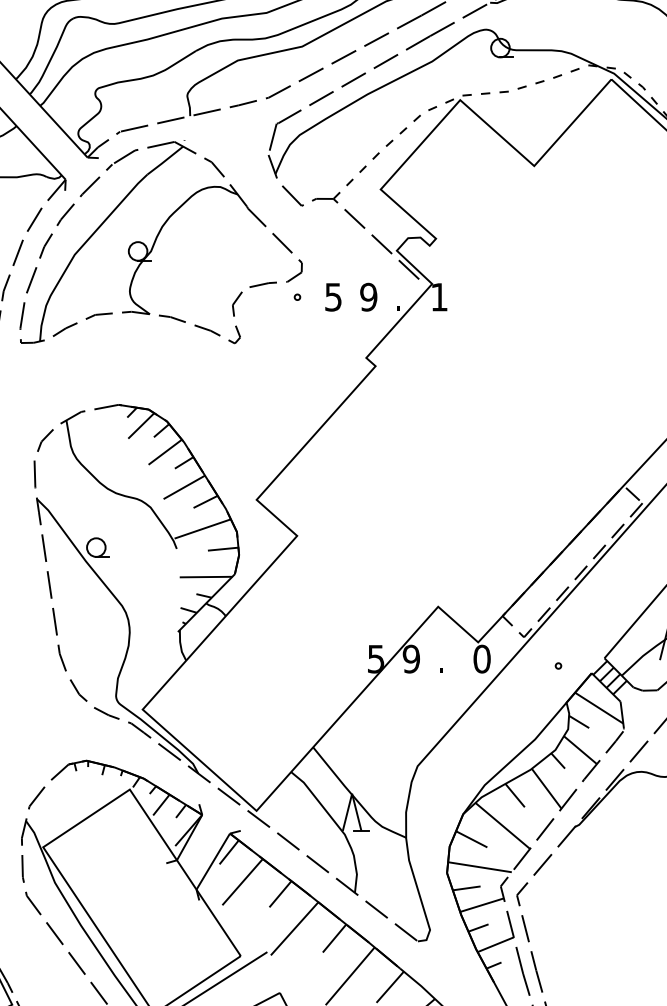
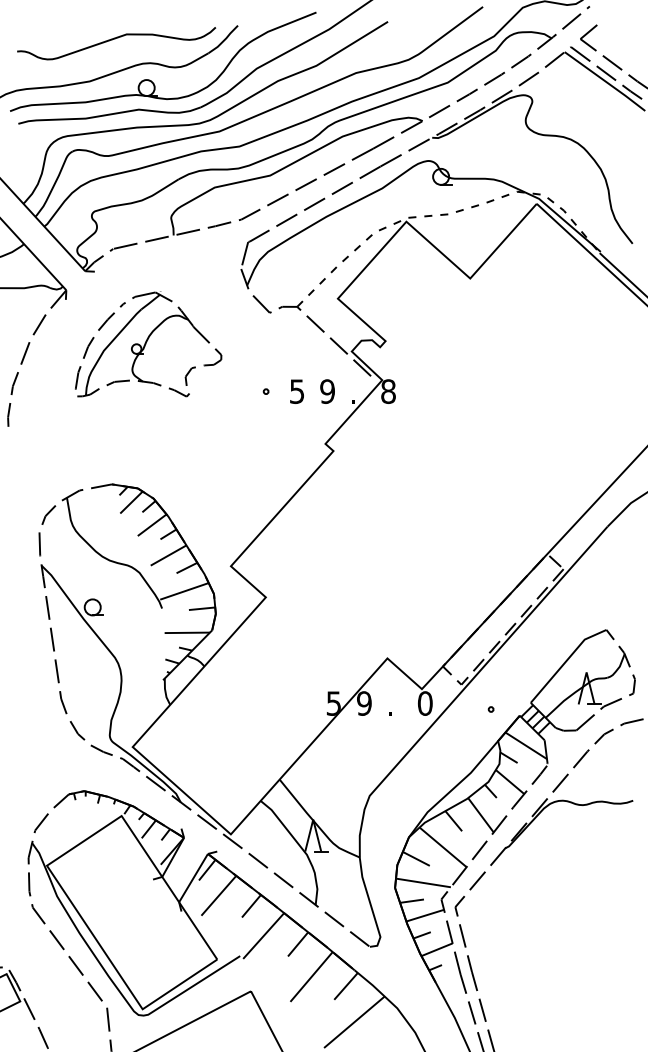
part: (161, 242) -> (148, 344), size x0.6
text: (439, 297) -> (388, 391), 1 -> 8

